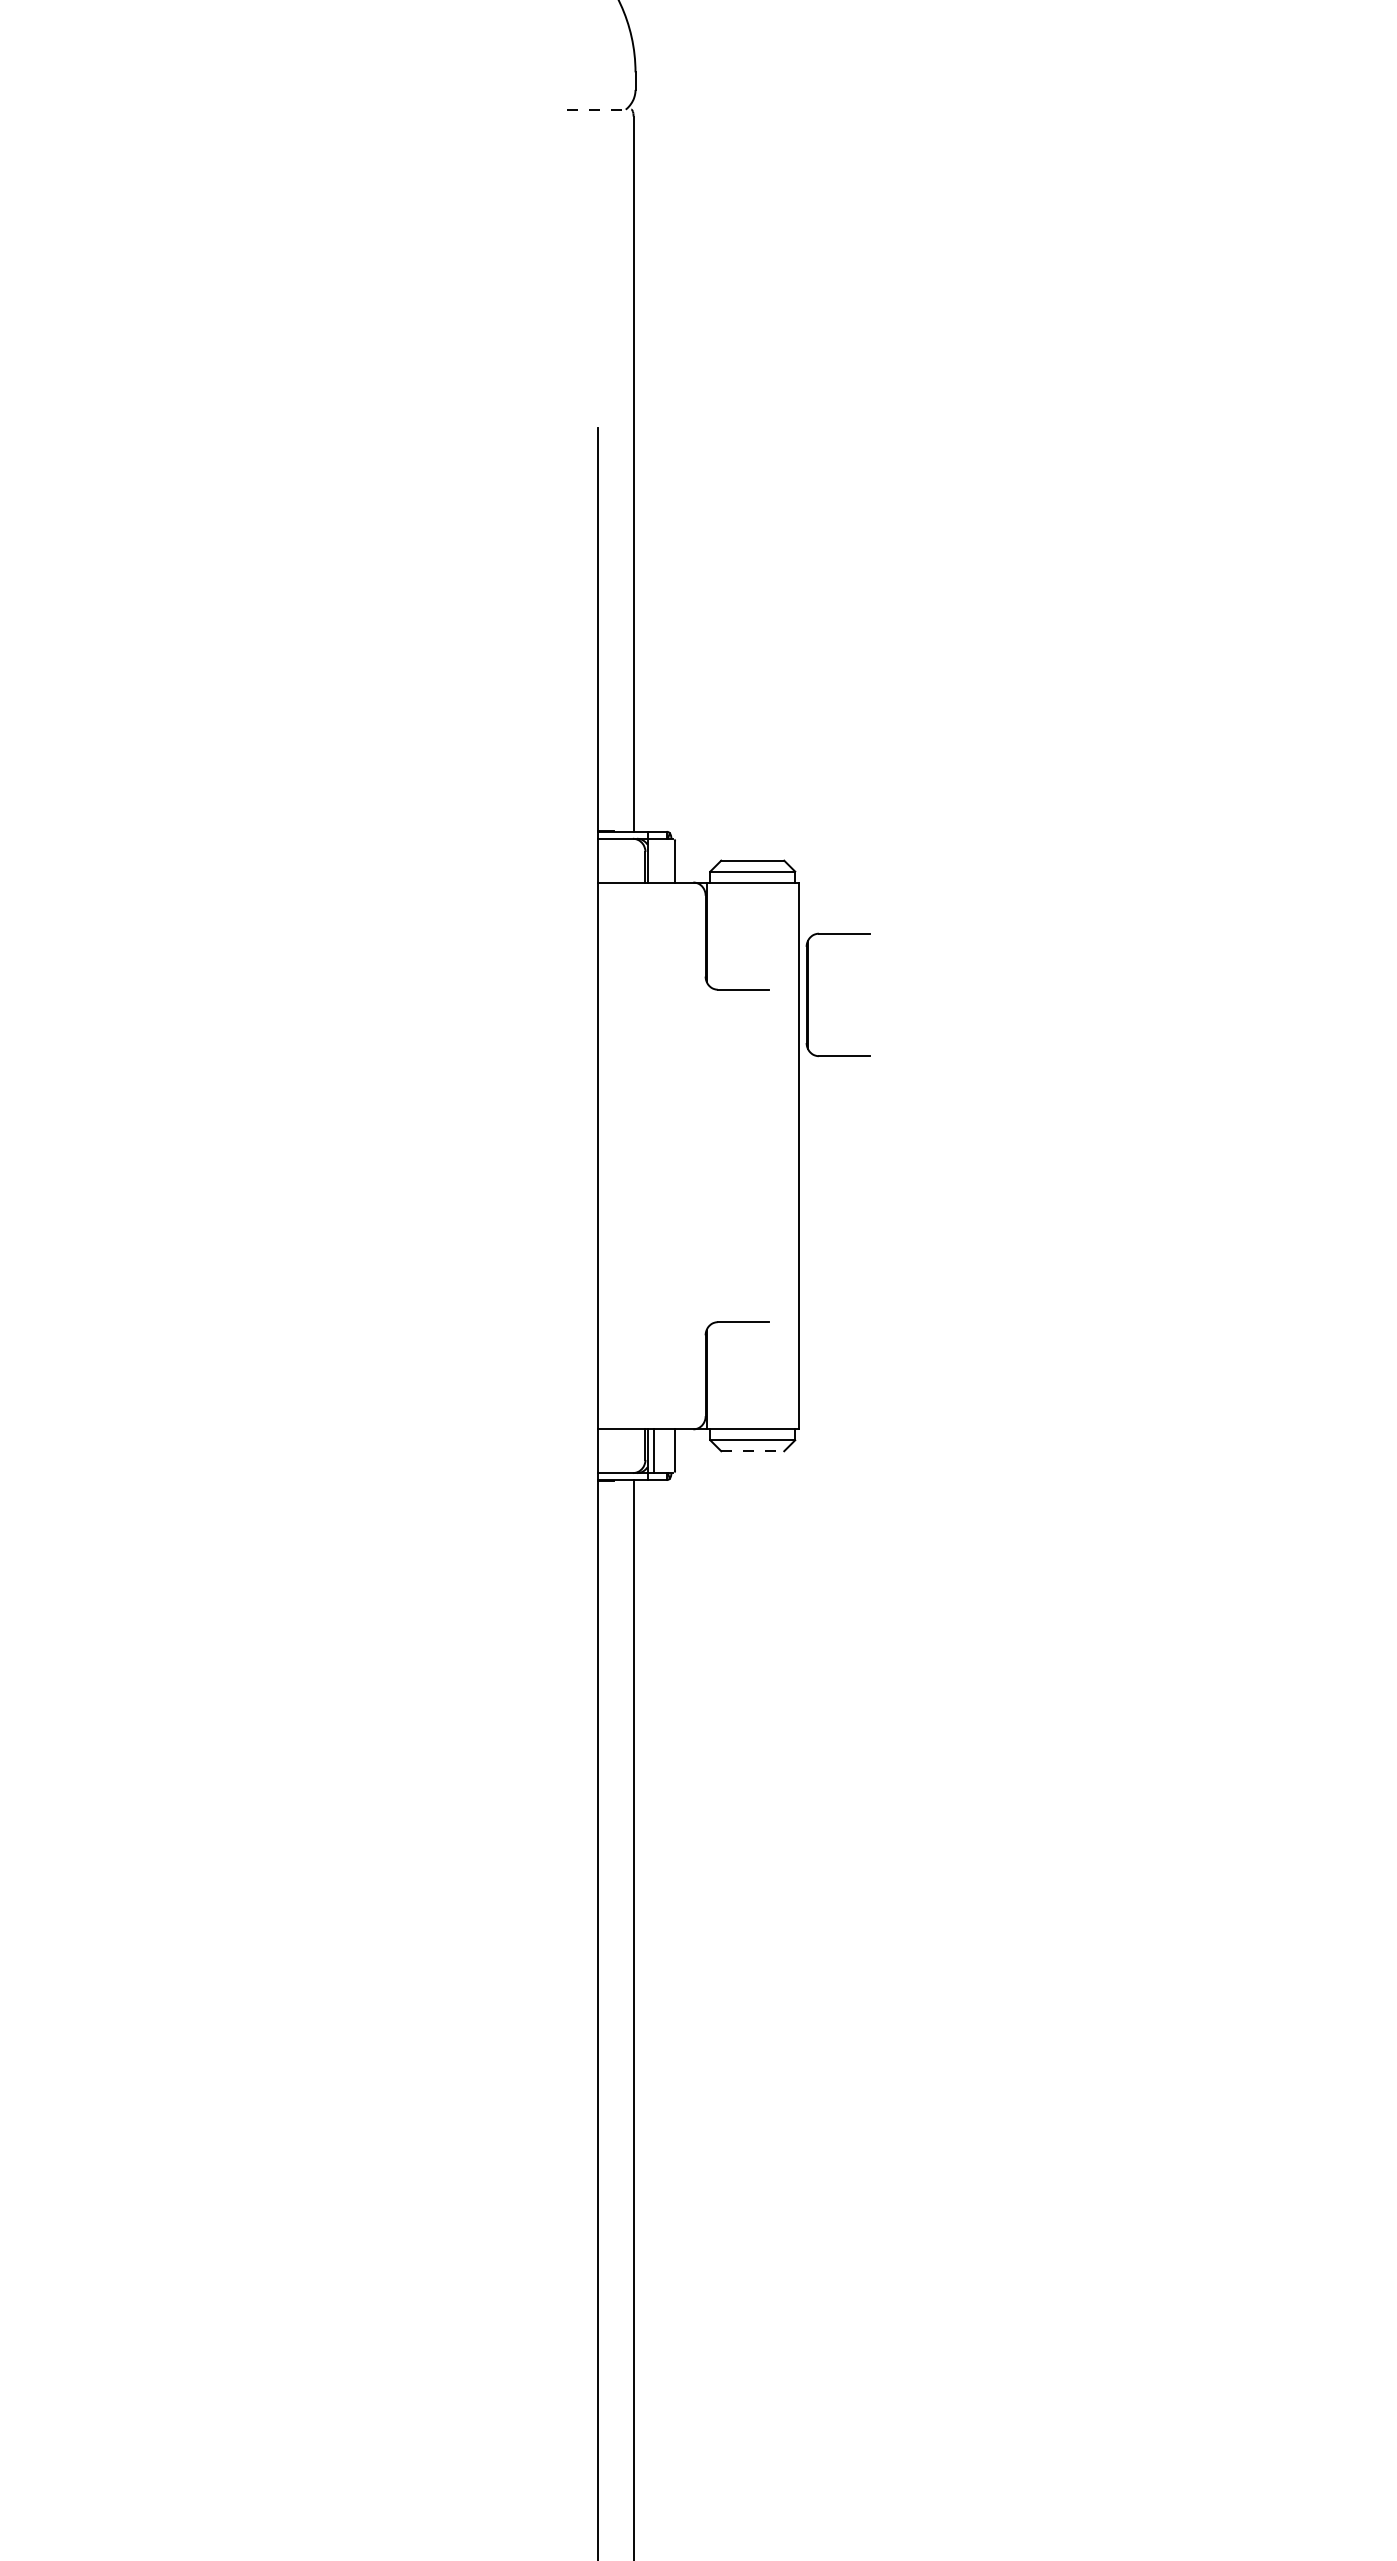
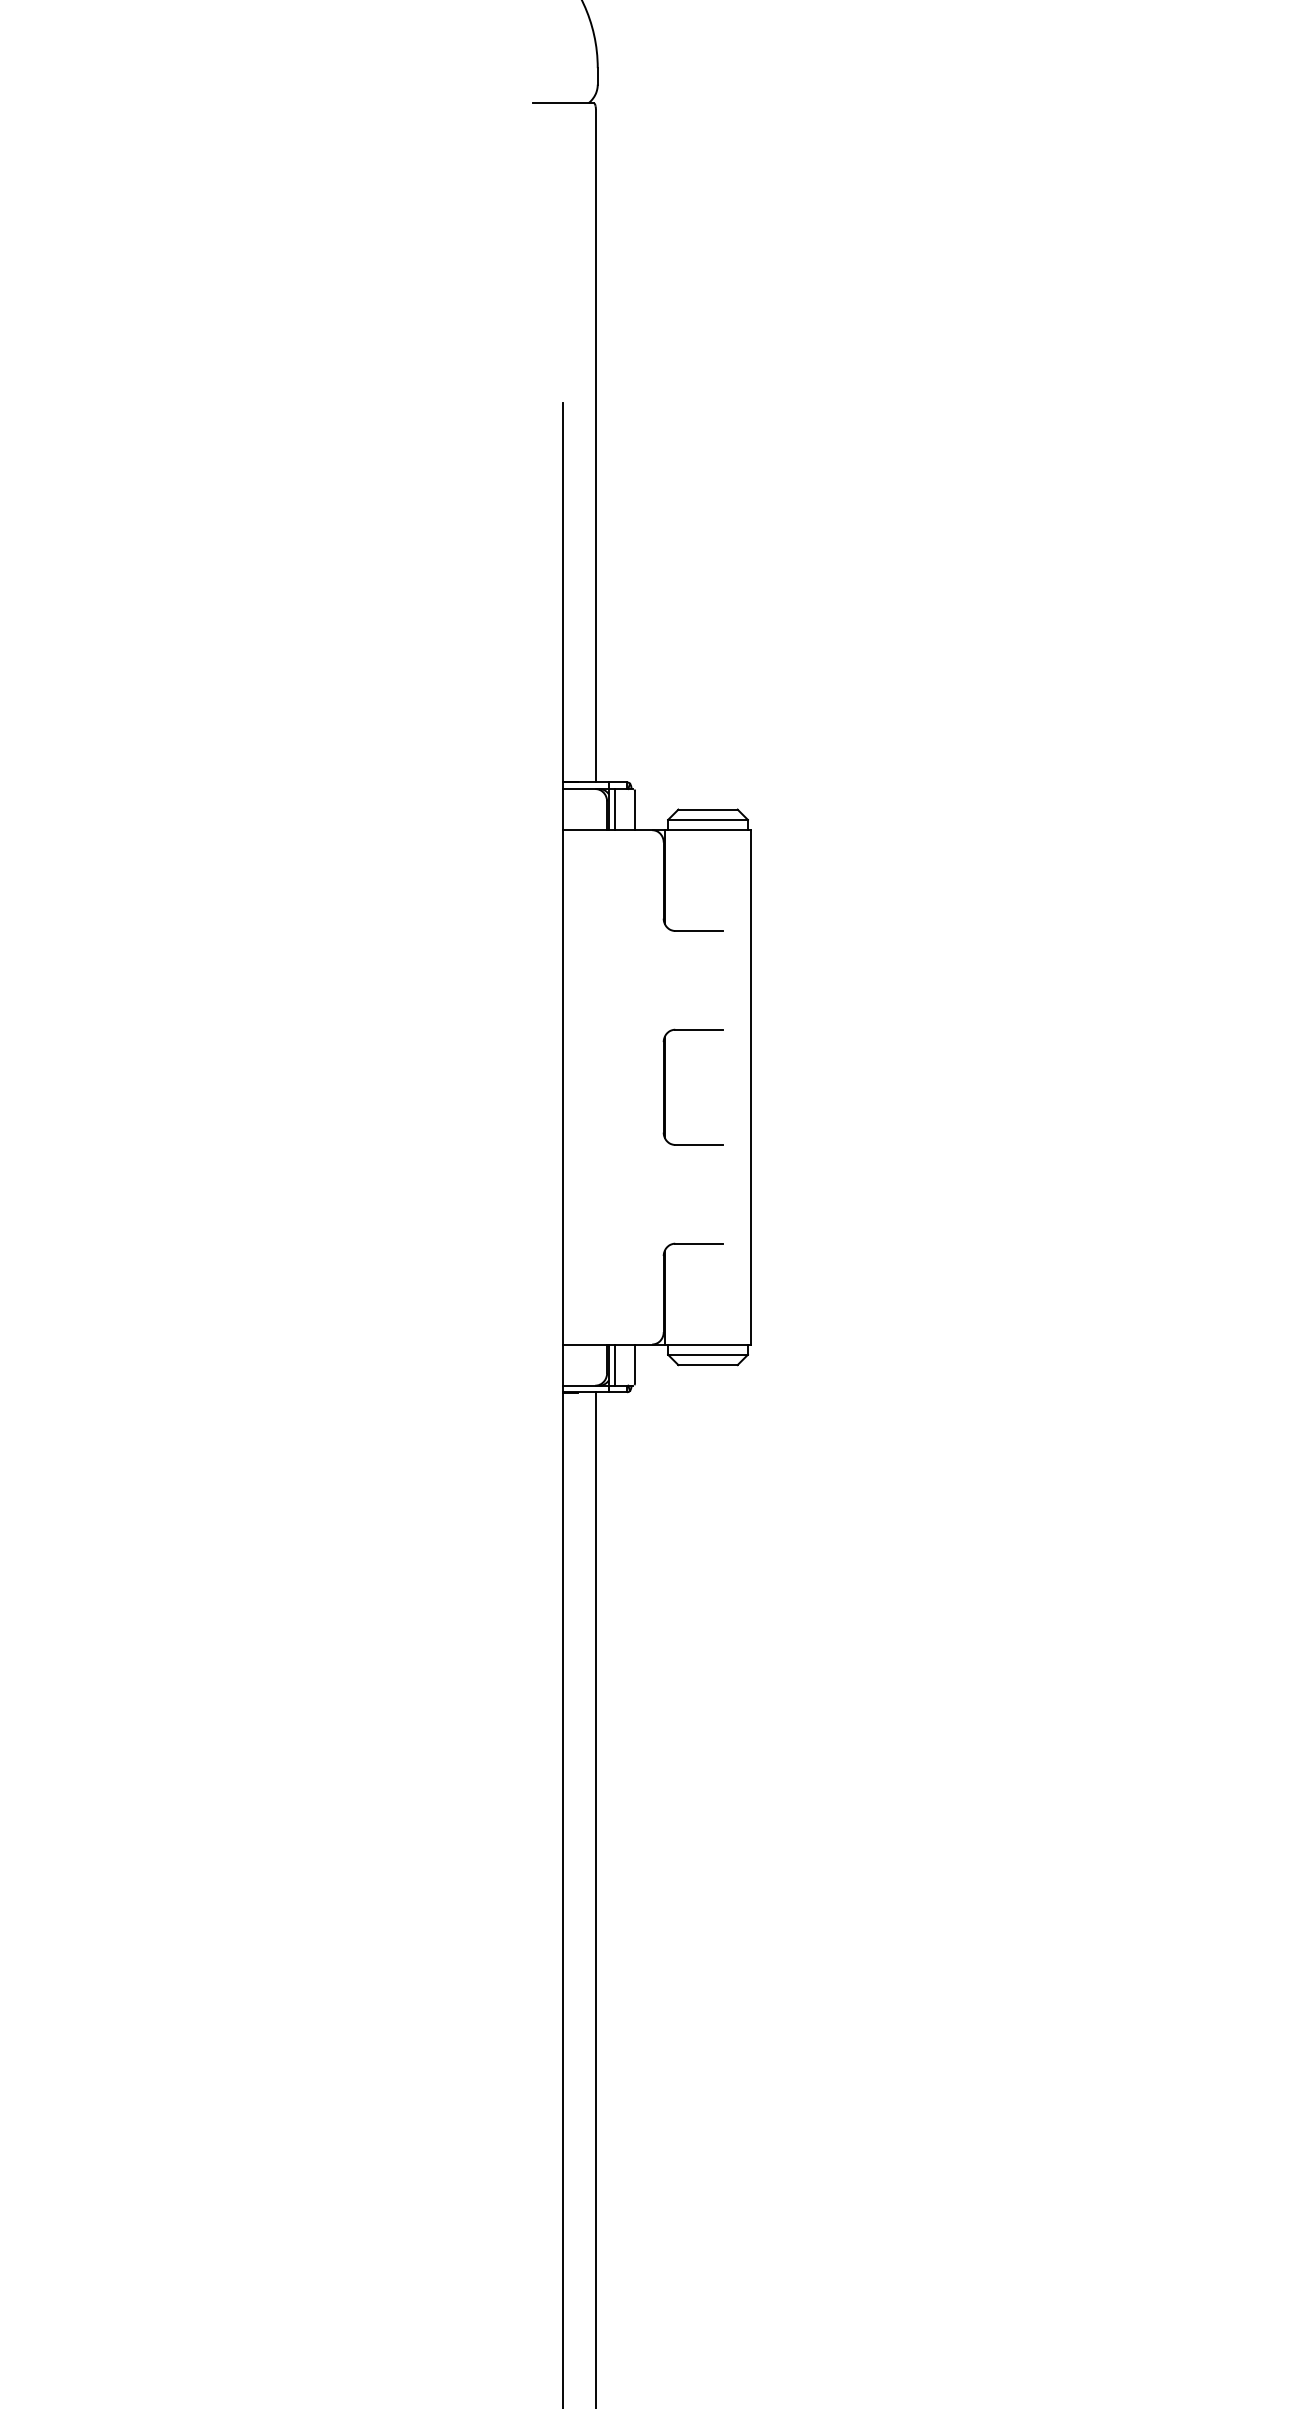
line: (599, 109) -> (563, 103), dashed -> solid
line: (654, 860) -> (615, 809), added
part: (808, 994) -> (665, 1086), moved
line: (753, 1451) -> (708, 1365), dashed -> solid

